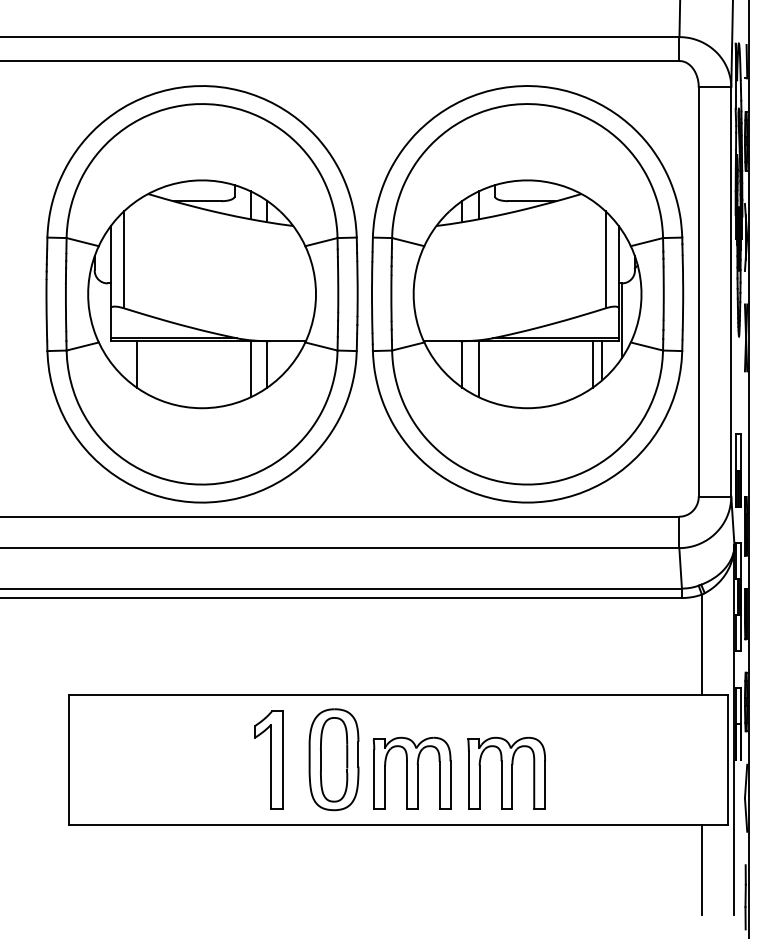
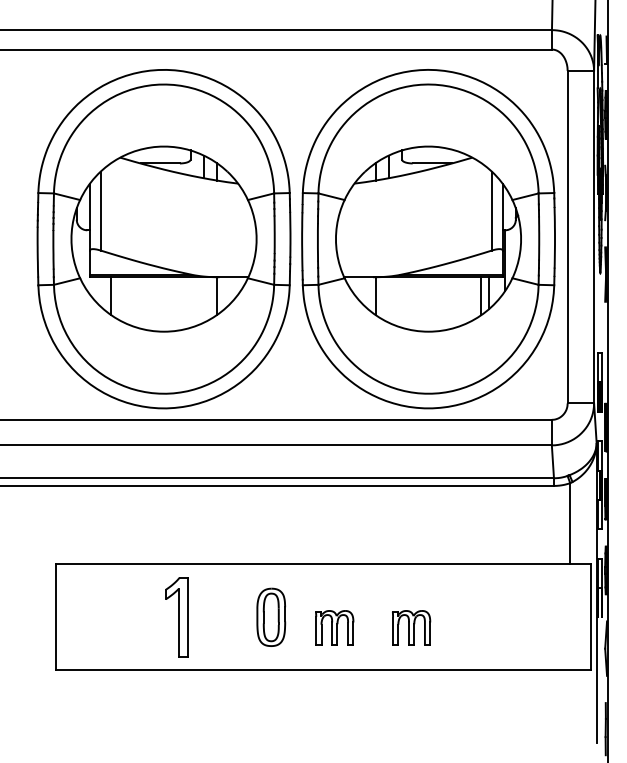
line: (250, 369) -> (203, 300), removed
line: (478, 369) -> (388, 300), removed
part: (268, 759) -> (176, 617), moved
part: (333, 759) -> (270, 617), size x0.7
part: (411, 772) -> (334, 627), size x0.6
part: (506, 772) -> (411, 627), size x0.6
line: (701, 869) -> (569, 706), removed

